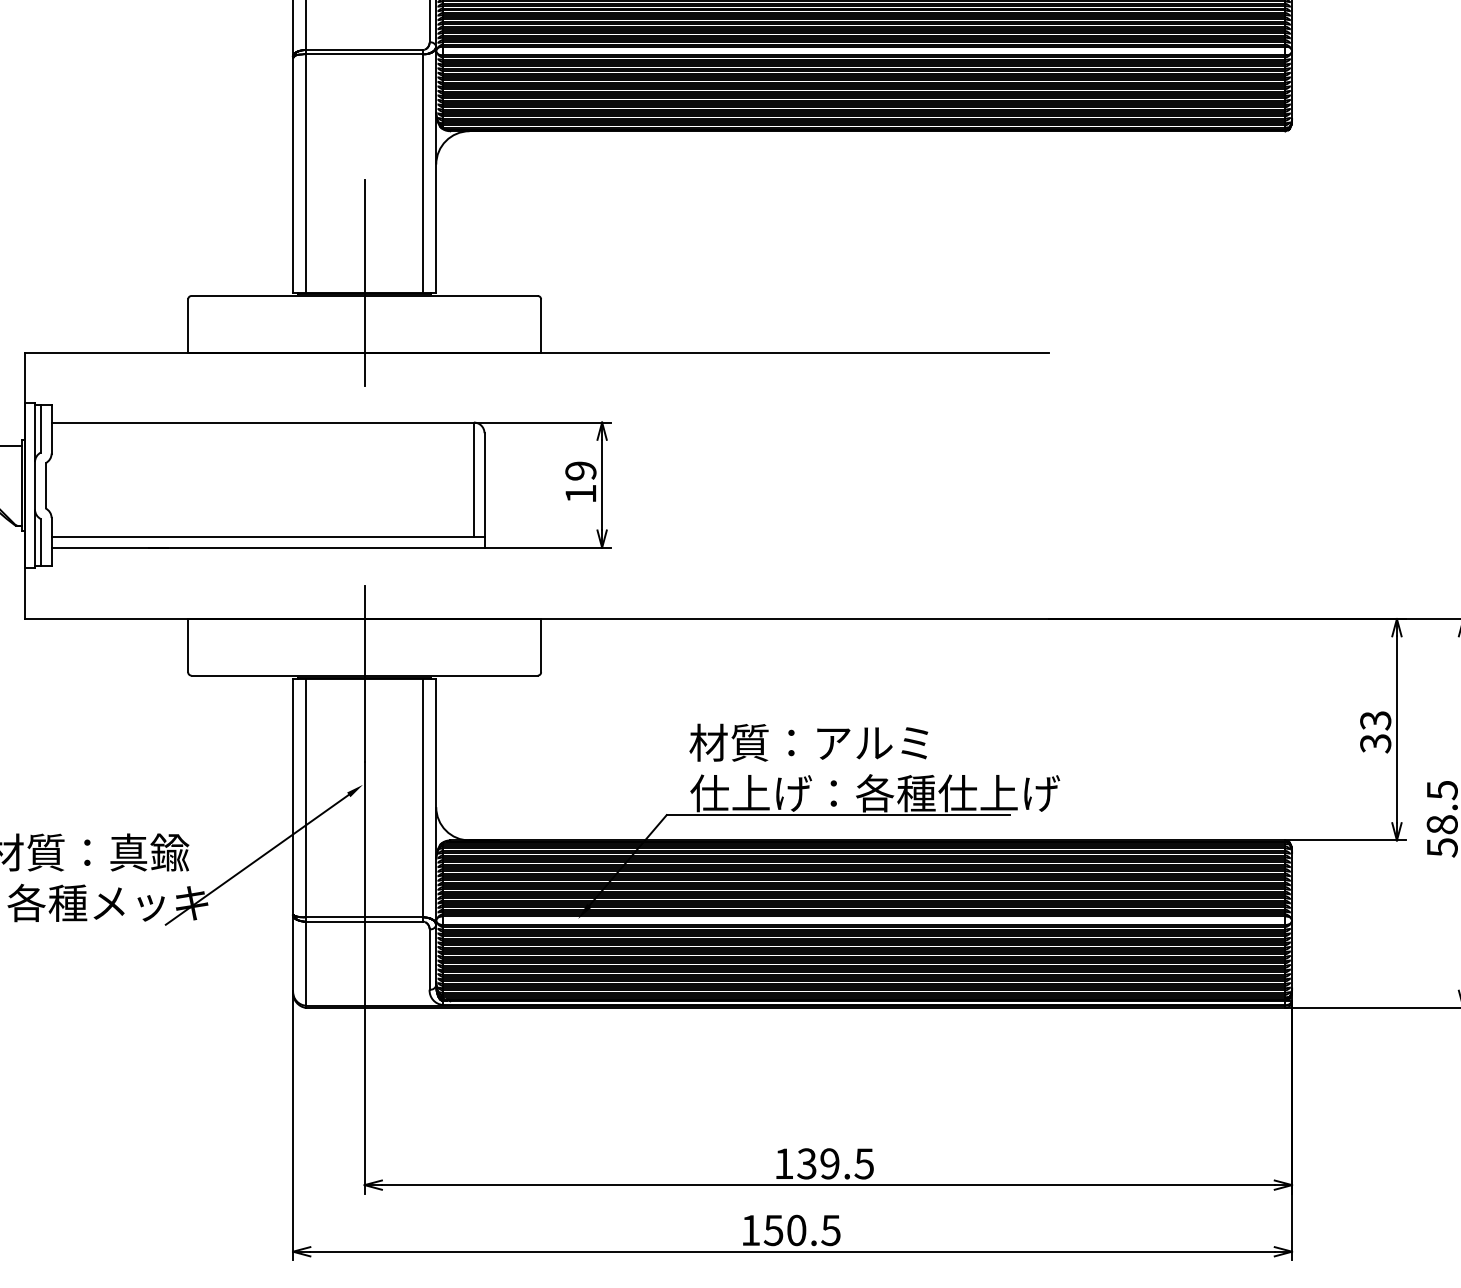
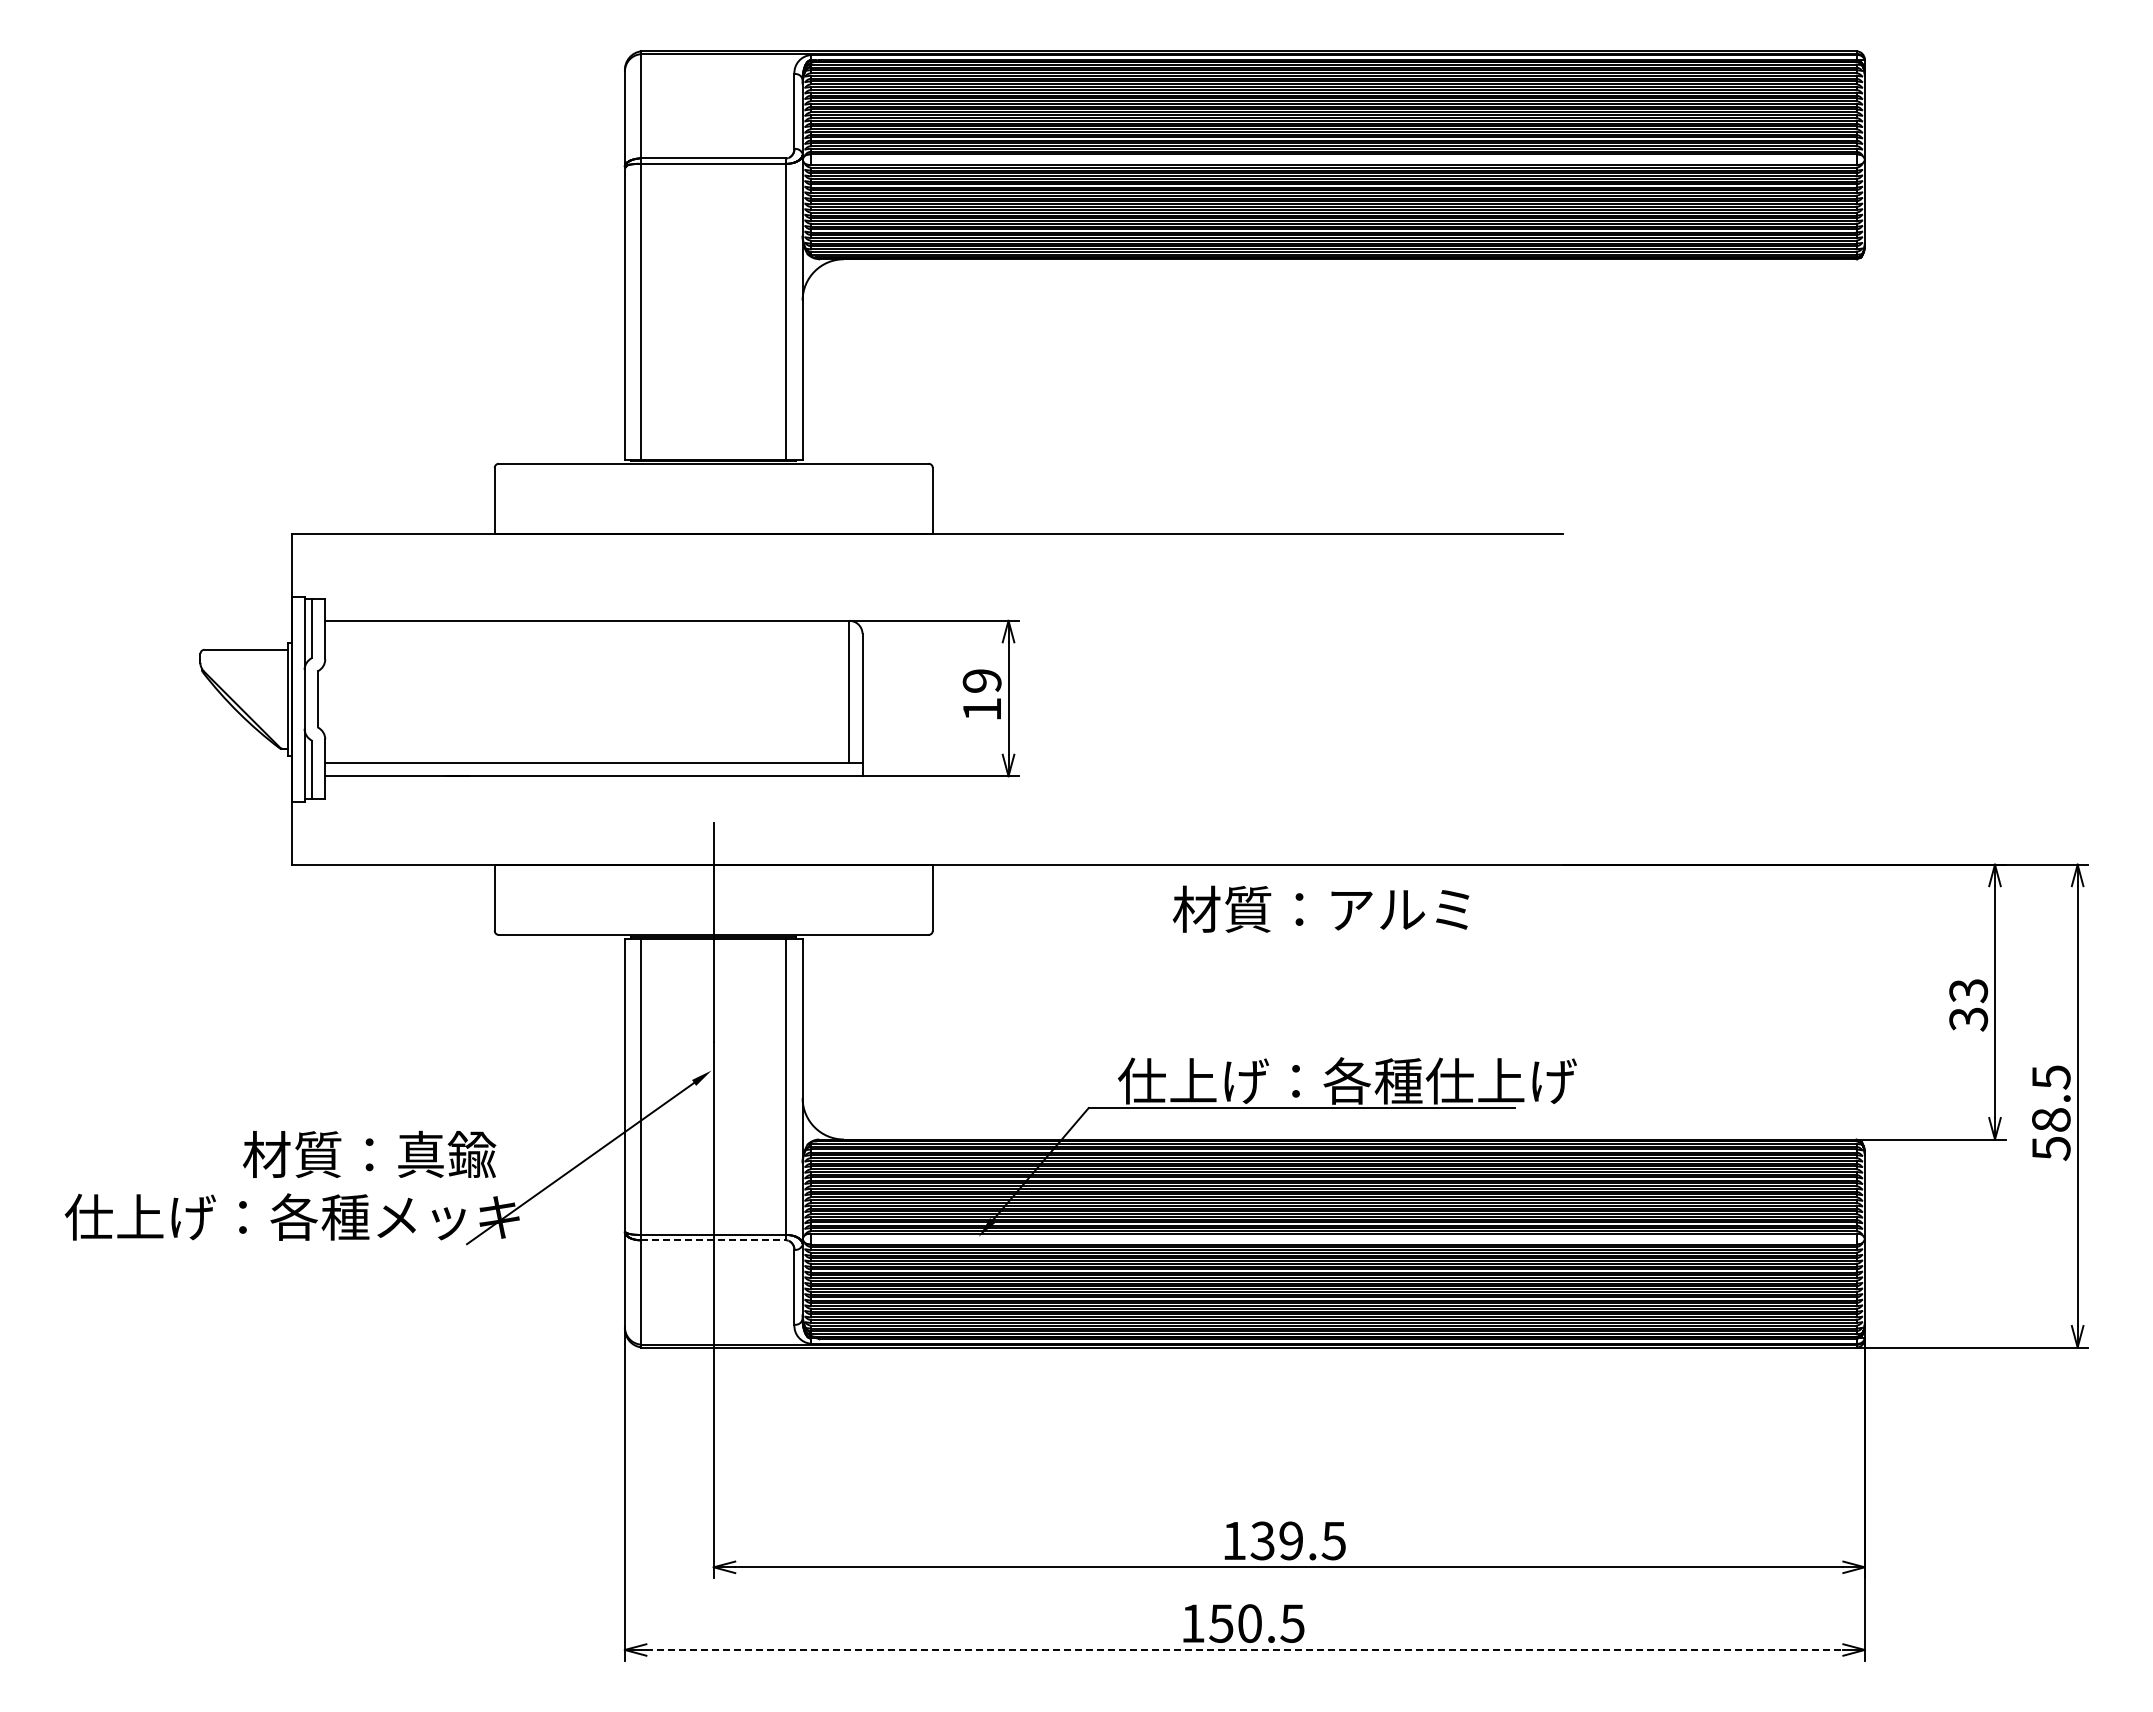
line: (364, 282) -> (713, 447), removed
text: (808, 742) -> (1320, 908), moved
line: (365, 921) -> (714, 1240), solid -> dashed
line: (793, 1251) -> (1245, 1649), solid -> dashed

